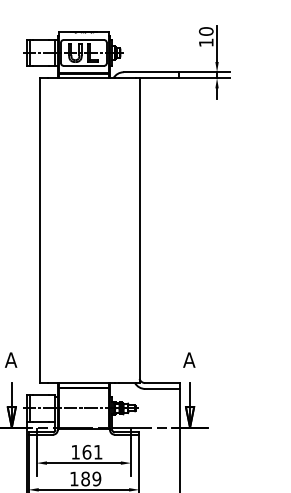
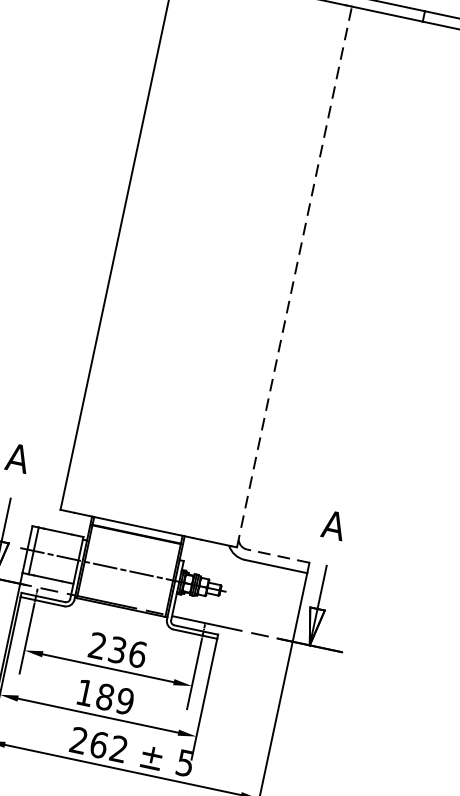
line: (139, 230) -> (294, 276), solid -> dashed
line: (162, 383) -> (277, 556), solid -> dashed
text: (86, 451) -> (117, 648), 161 -> 236

